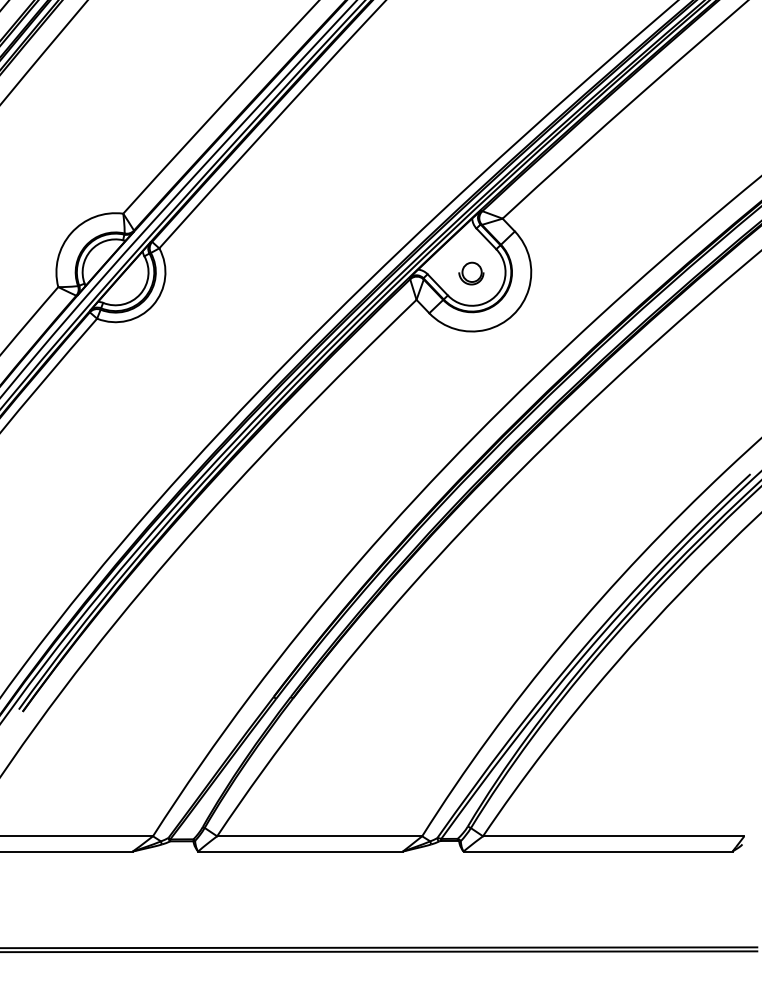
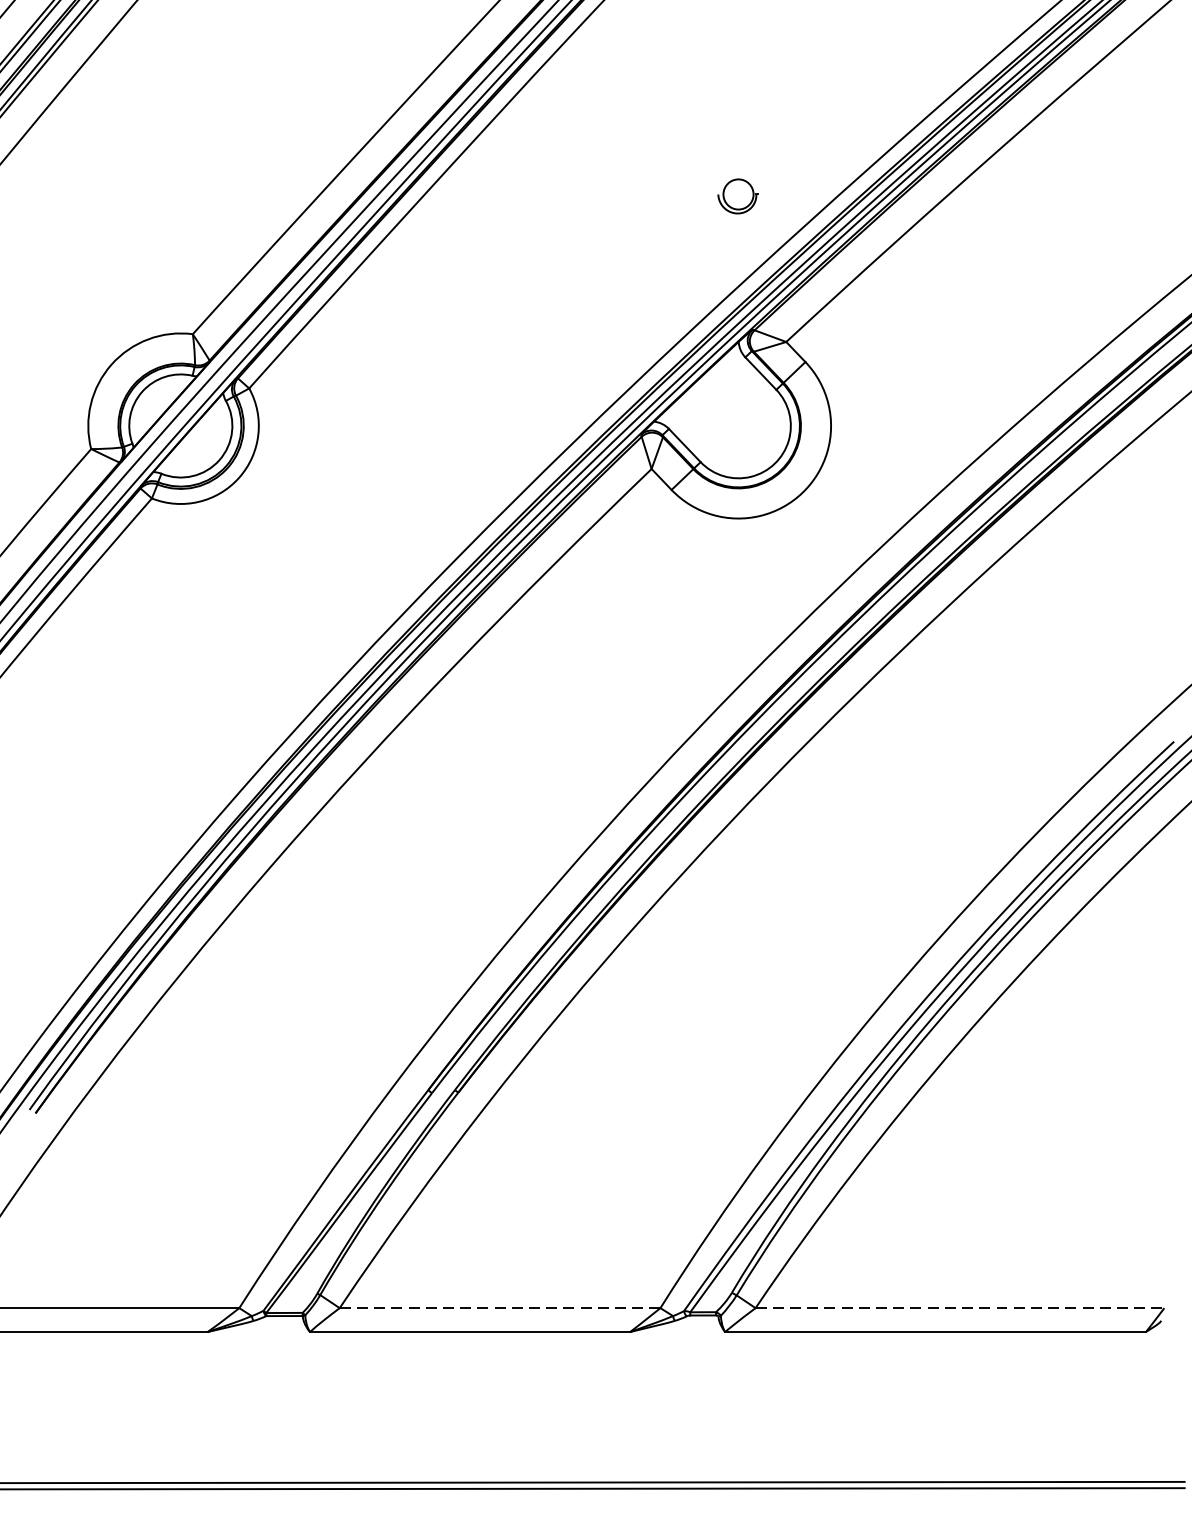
part: (471, 273) -> (737, 196), moved
line: (319, 836) -> (499, 1308), solid -> dashed
line: (613, 836) -> (959, 1308), solid -> dashed

